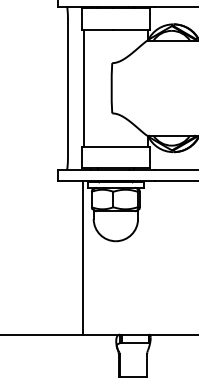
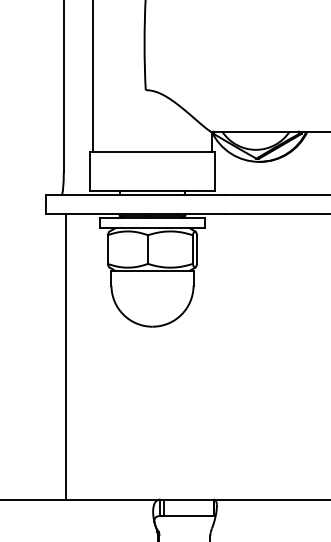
line: (82, 257) -> (64, 356), moved

